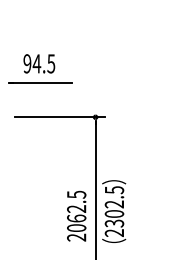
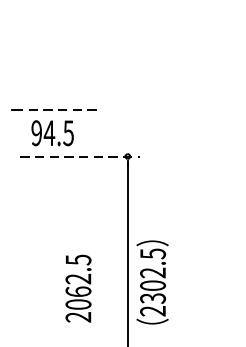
text: (39, 63) -> (52, 132), moved
line: (41, 82) -> (55, 110), solid -> dashed
line: (60, 117) -> (80, 156), solid -> dashed
text: (76, 215) -> (78, 287), moved

